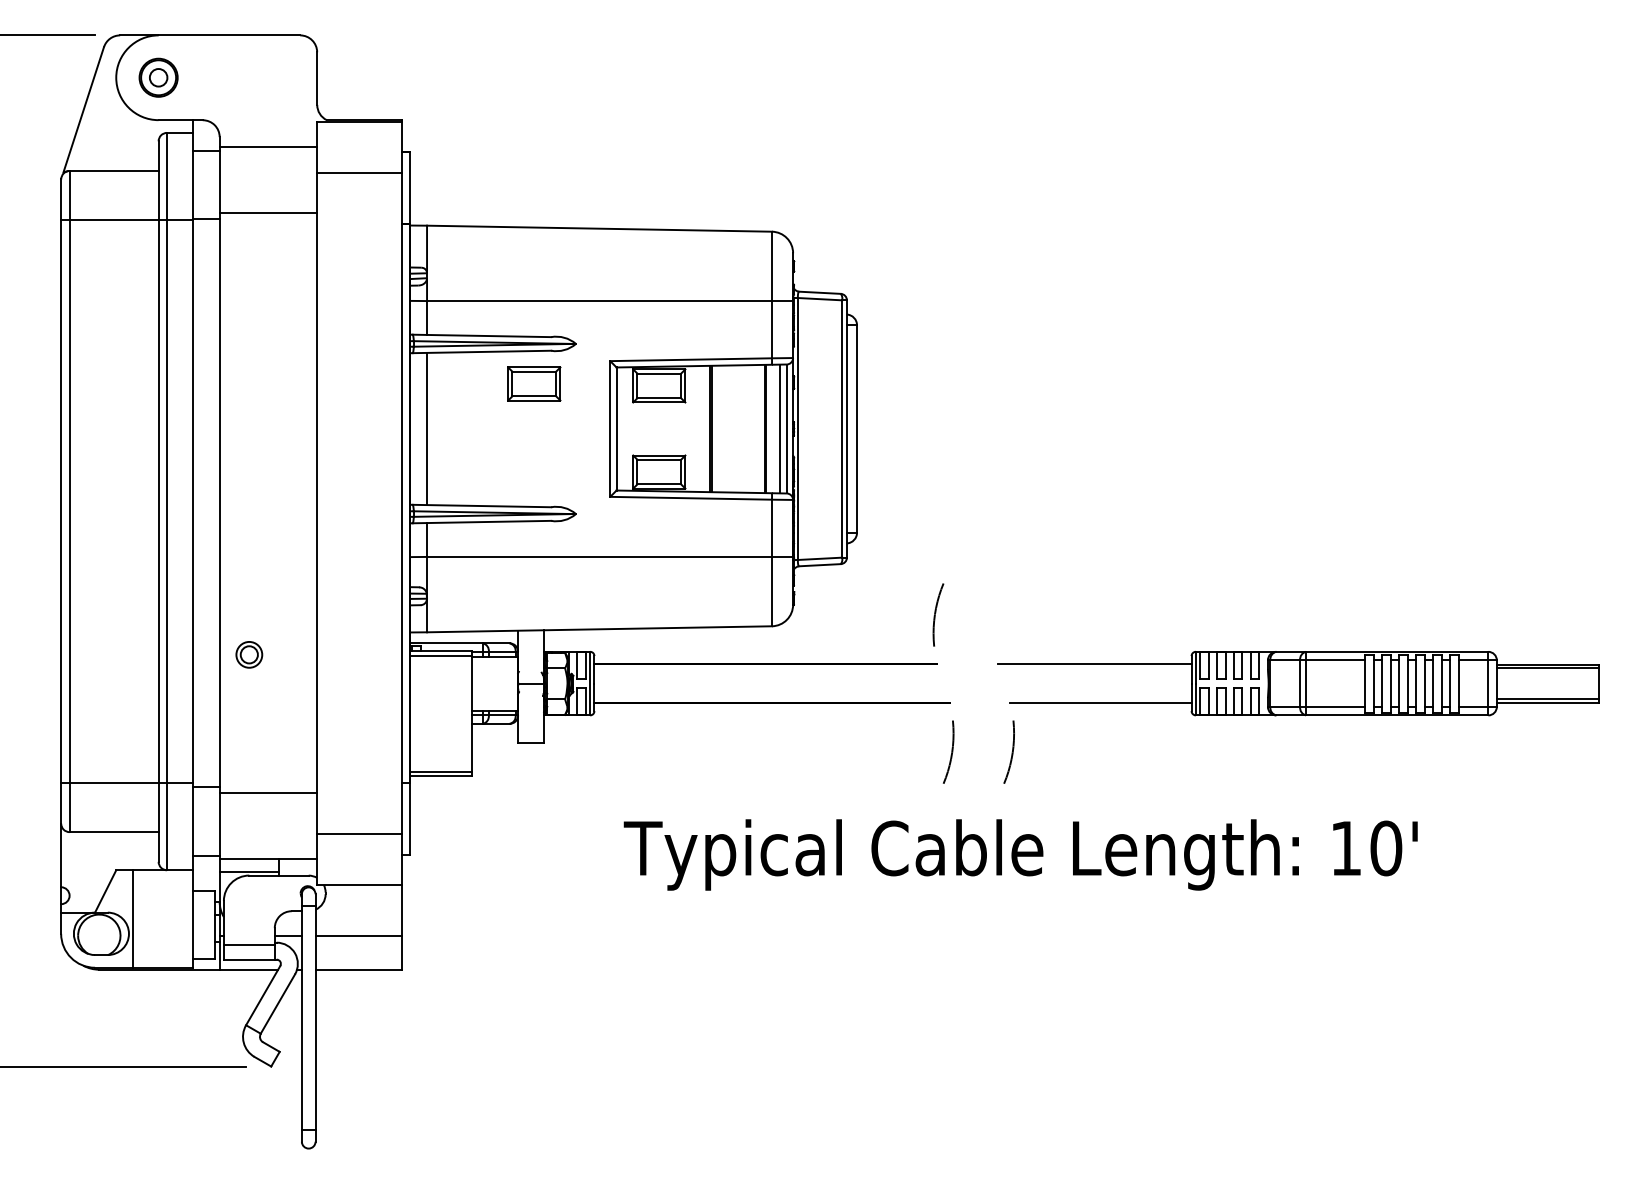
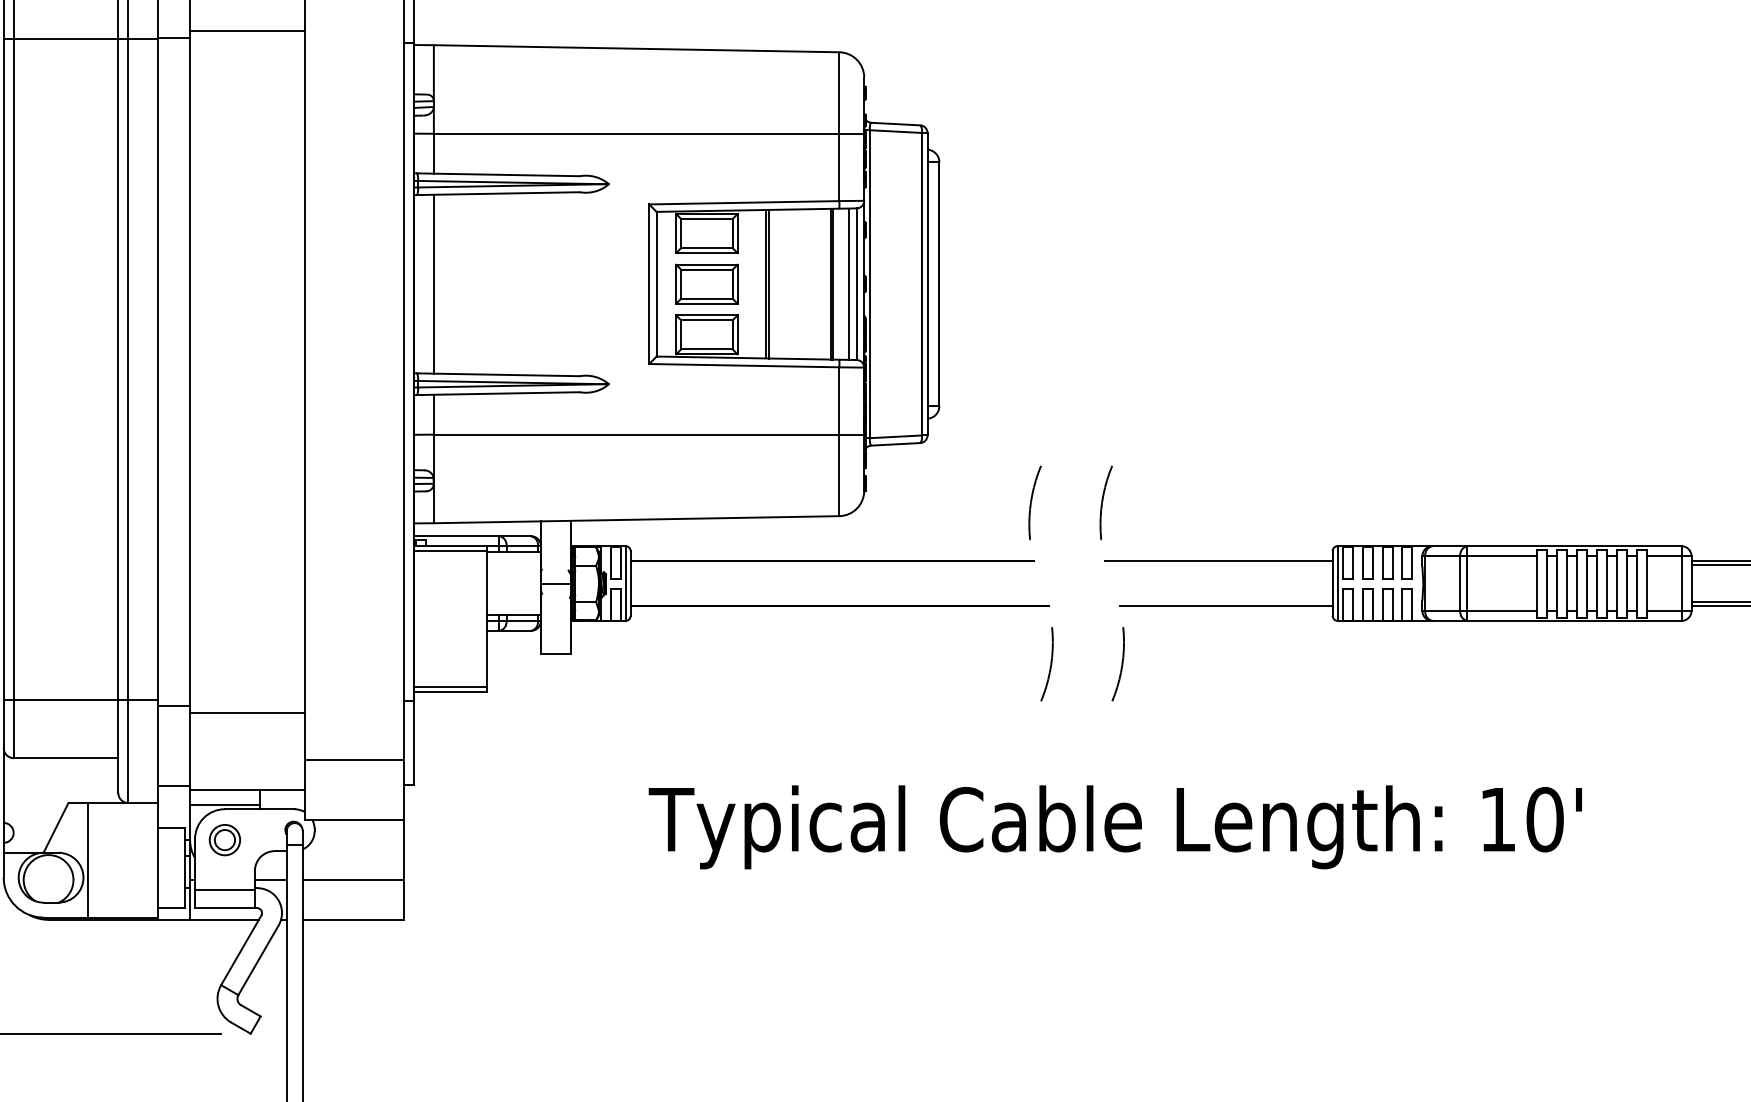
part: (534, 383) -> (707, 283), moved
arc: (996, 614) -> (1103, 502), added
part: (249, 654) -> (225, 839), moved
text: (1020, 854) -> (1115, 826), moved

